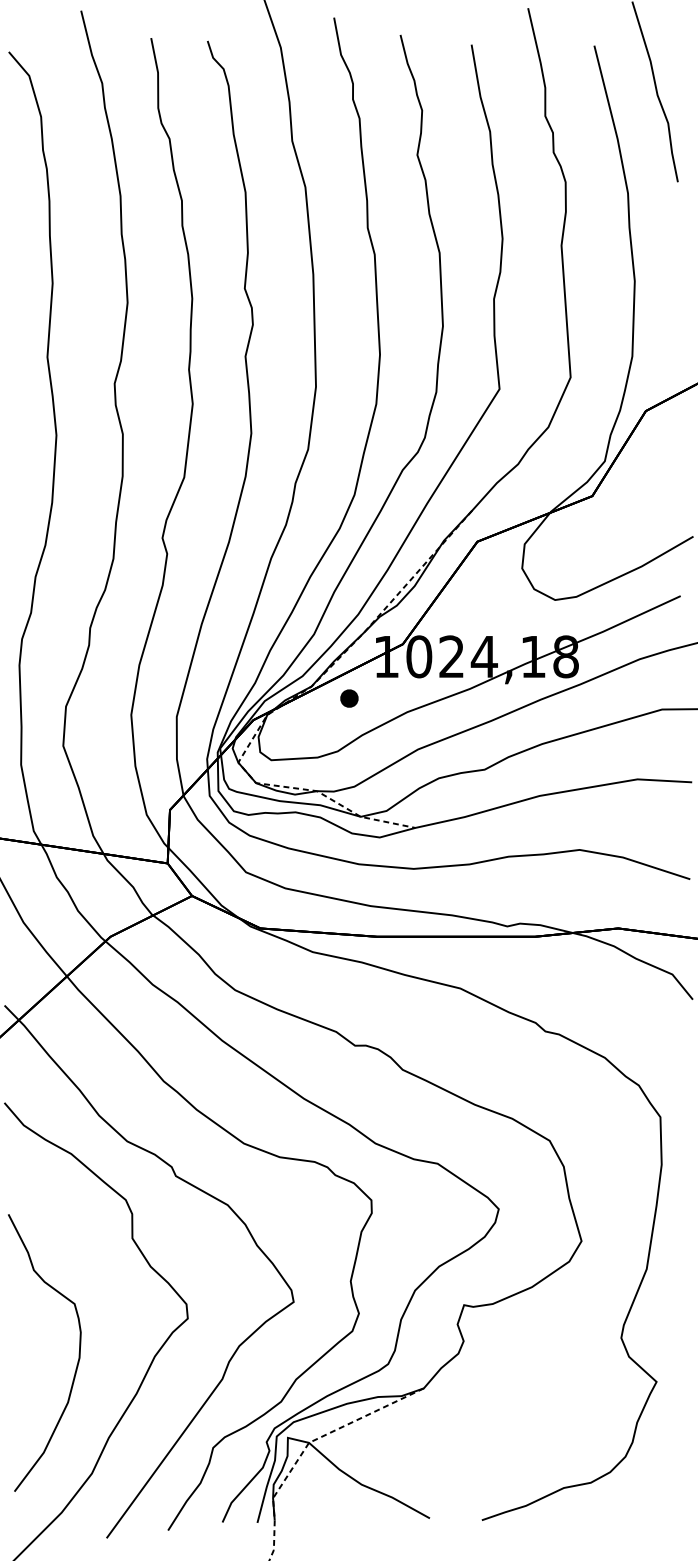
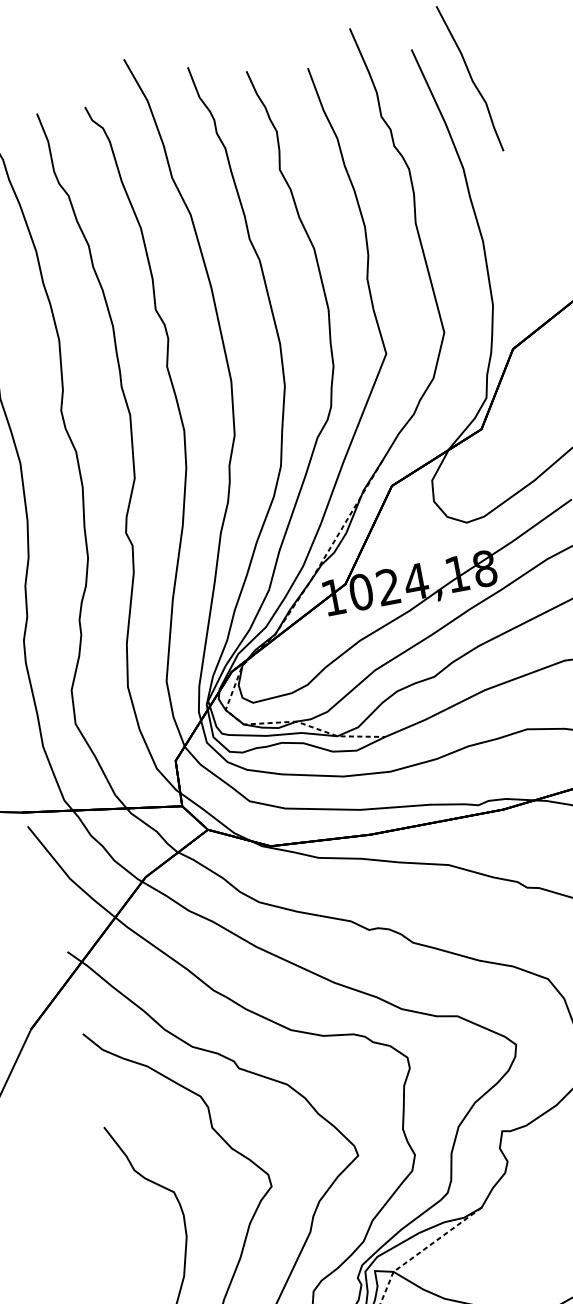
part: (349, 698) -> (309, 638), removed

